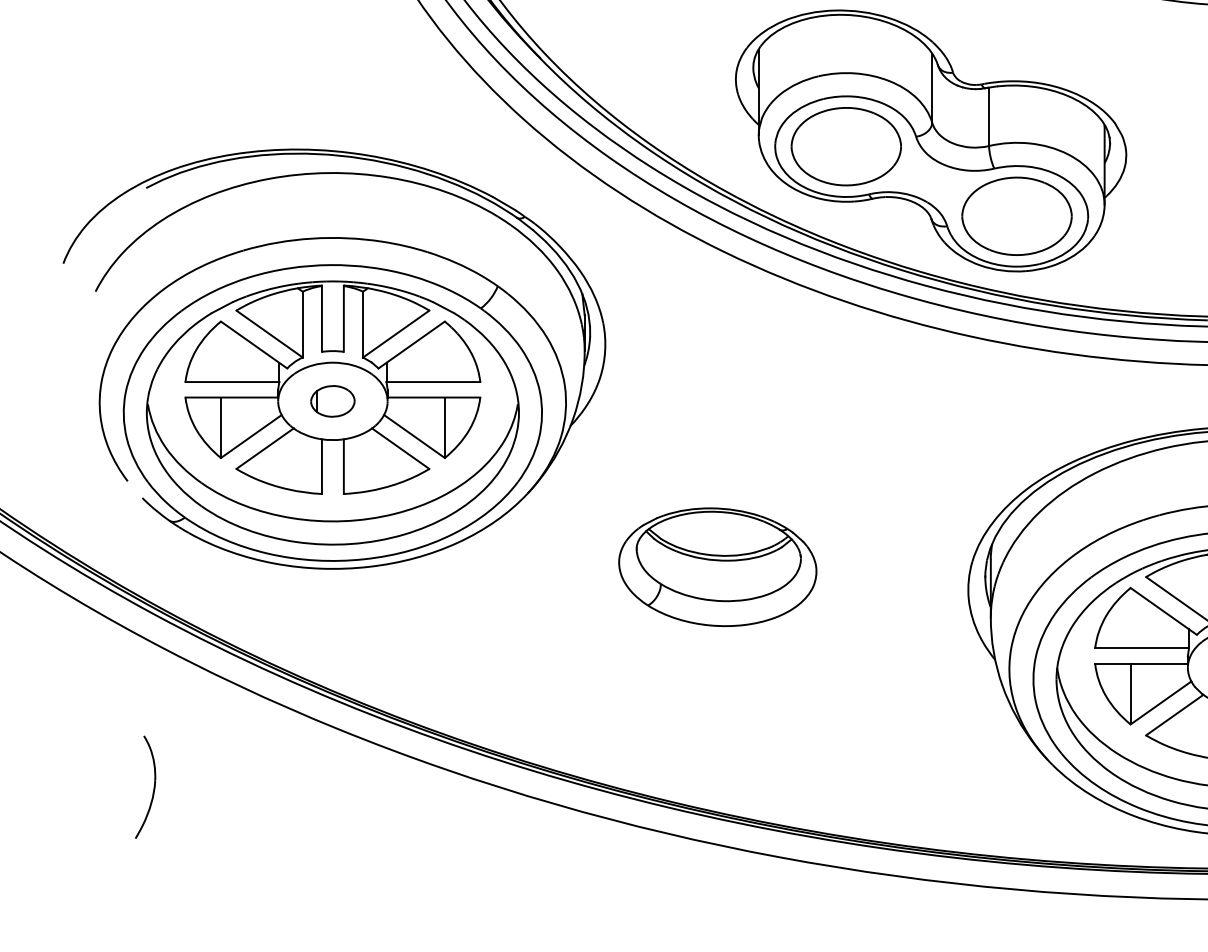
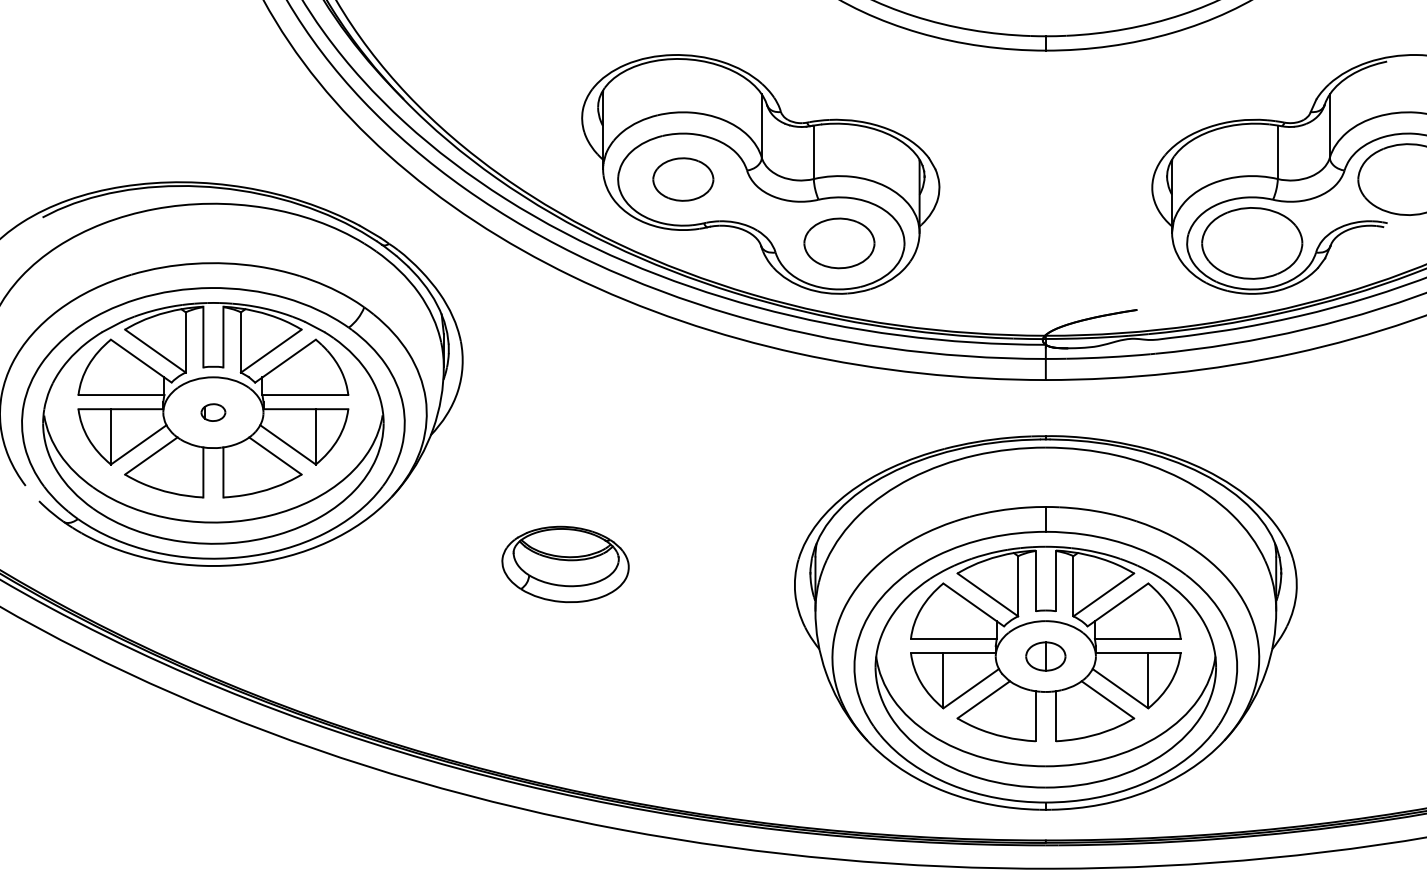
part: (846, 146) -> (683, 179), size x0.6
part: (1017, 216) -> (839, 243), size x0.7
part: (333, 401) -> (213, 412), size x0.6
part: (717, 567) -> (565, 564), size x0.7
part: (152, 790) -> (48, 768), removed

